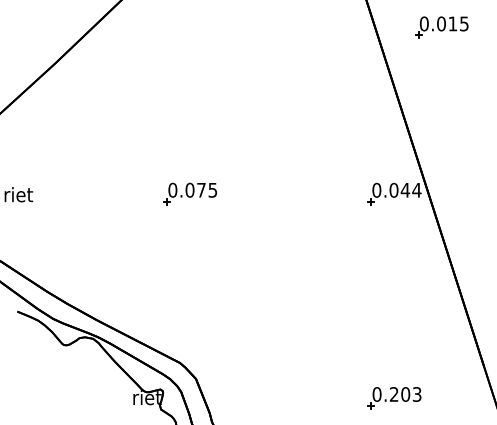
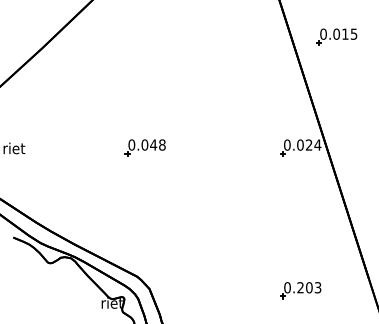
part: (441, 26) -> (336, 36), moved
text: (206, 189) -> (157, 144), 0.075 -> 0.048
text: (404, 189) -> (308, 144), 0.044 -> 0.024
part: (394, 398) -> (300, 290), moved

